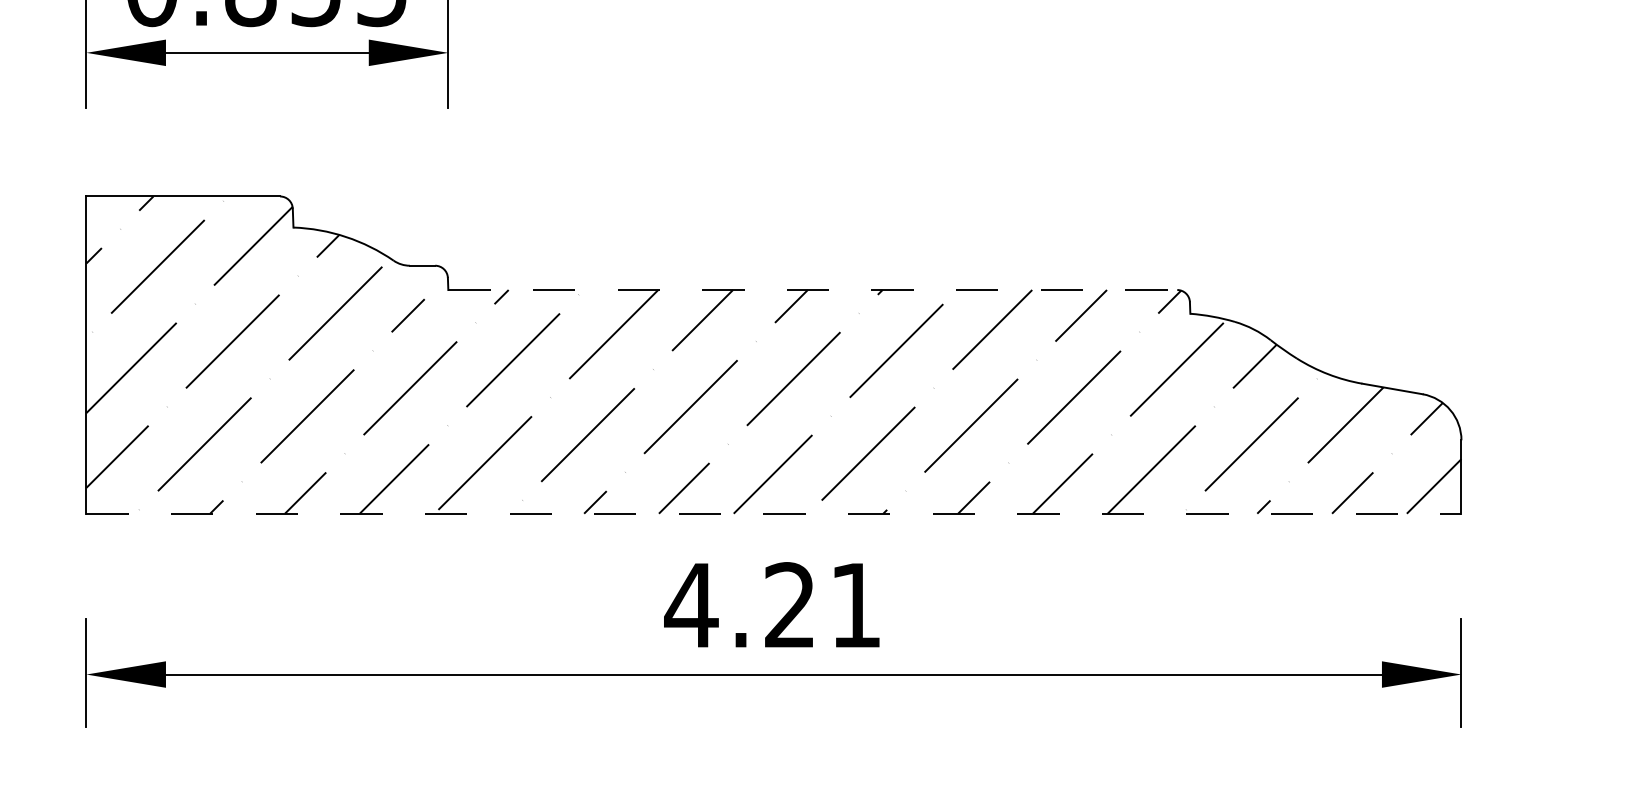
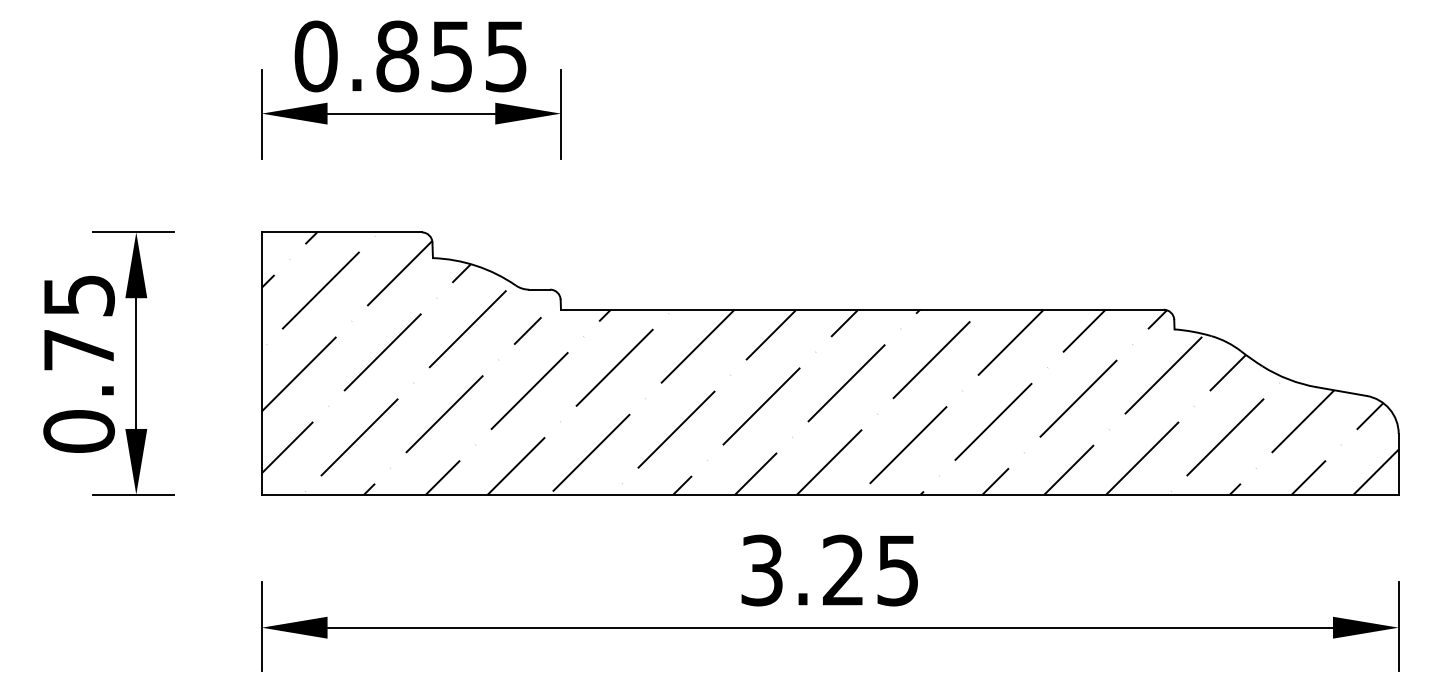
line: (812, 289) -> (862, 309), dashed -> solid
line: (774, 513) -> (830, 494), dashed -> solid
text: (771, 605) -> (828, 570), 4.21 -> 3.25

